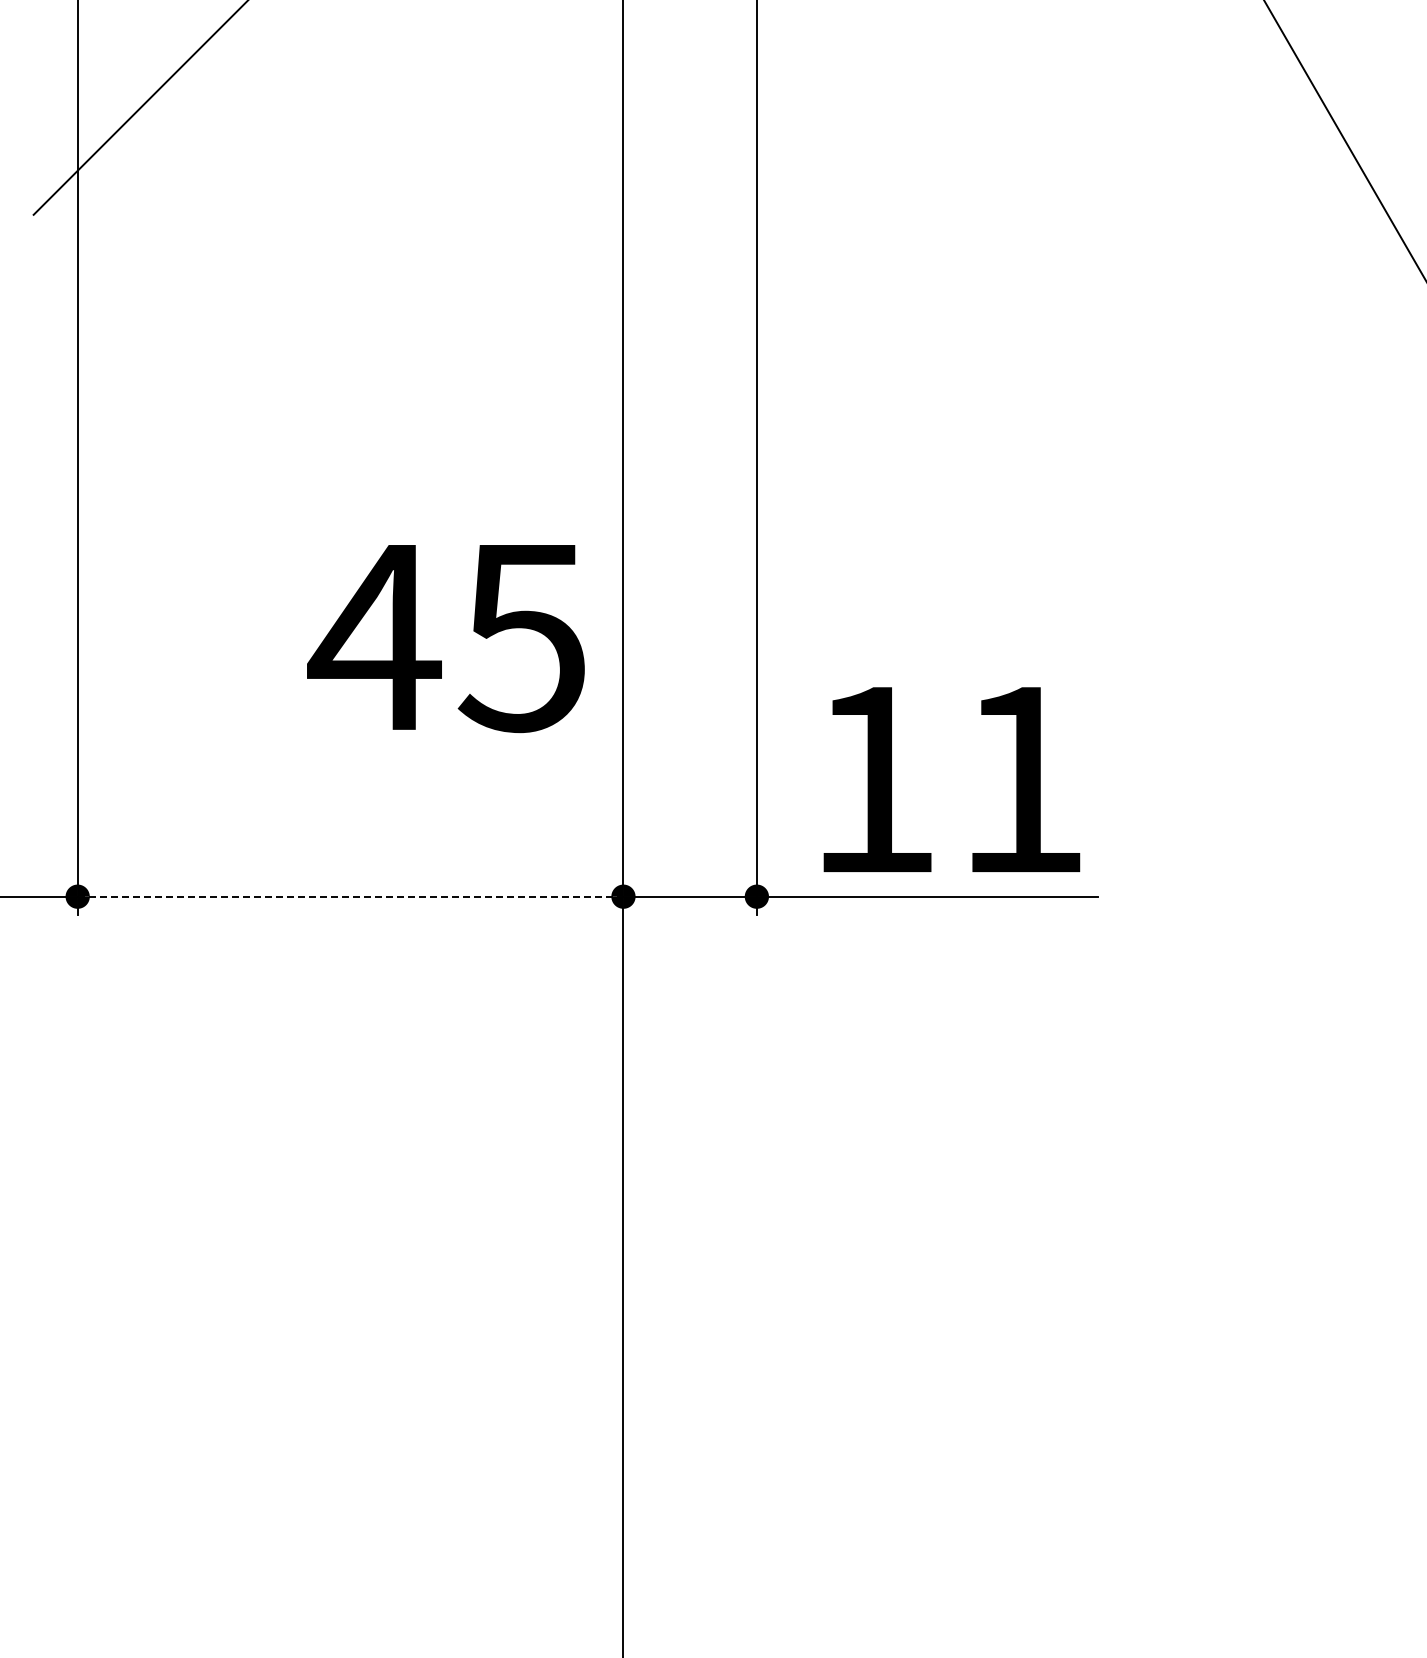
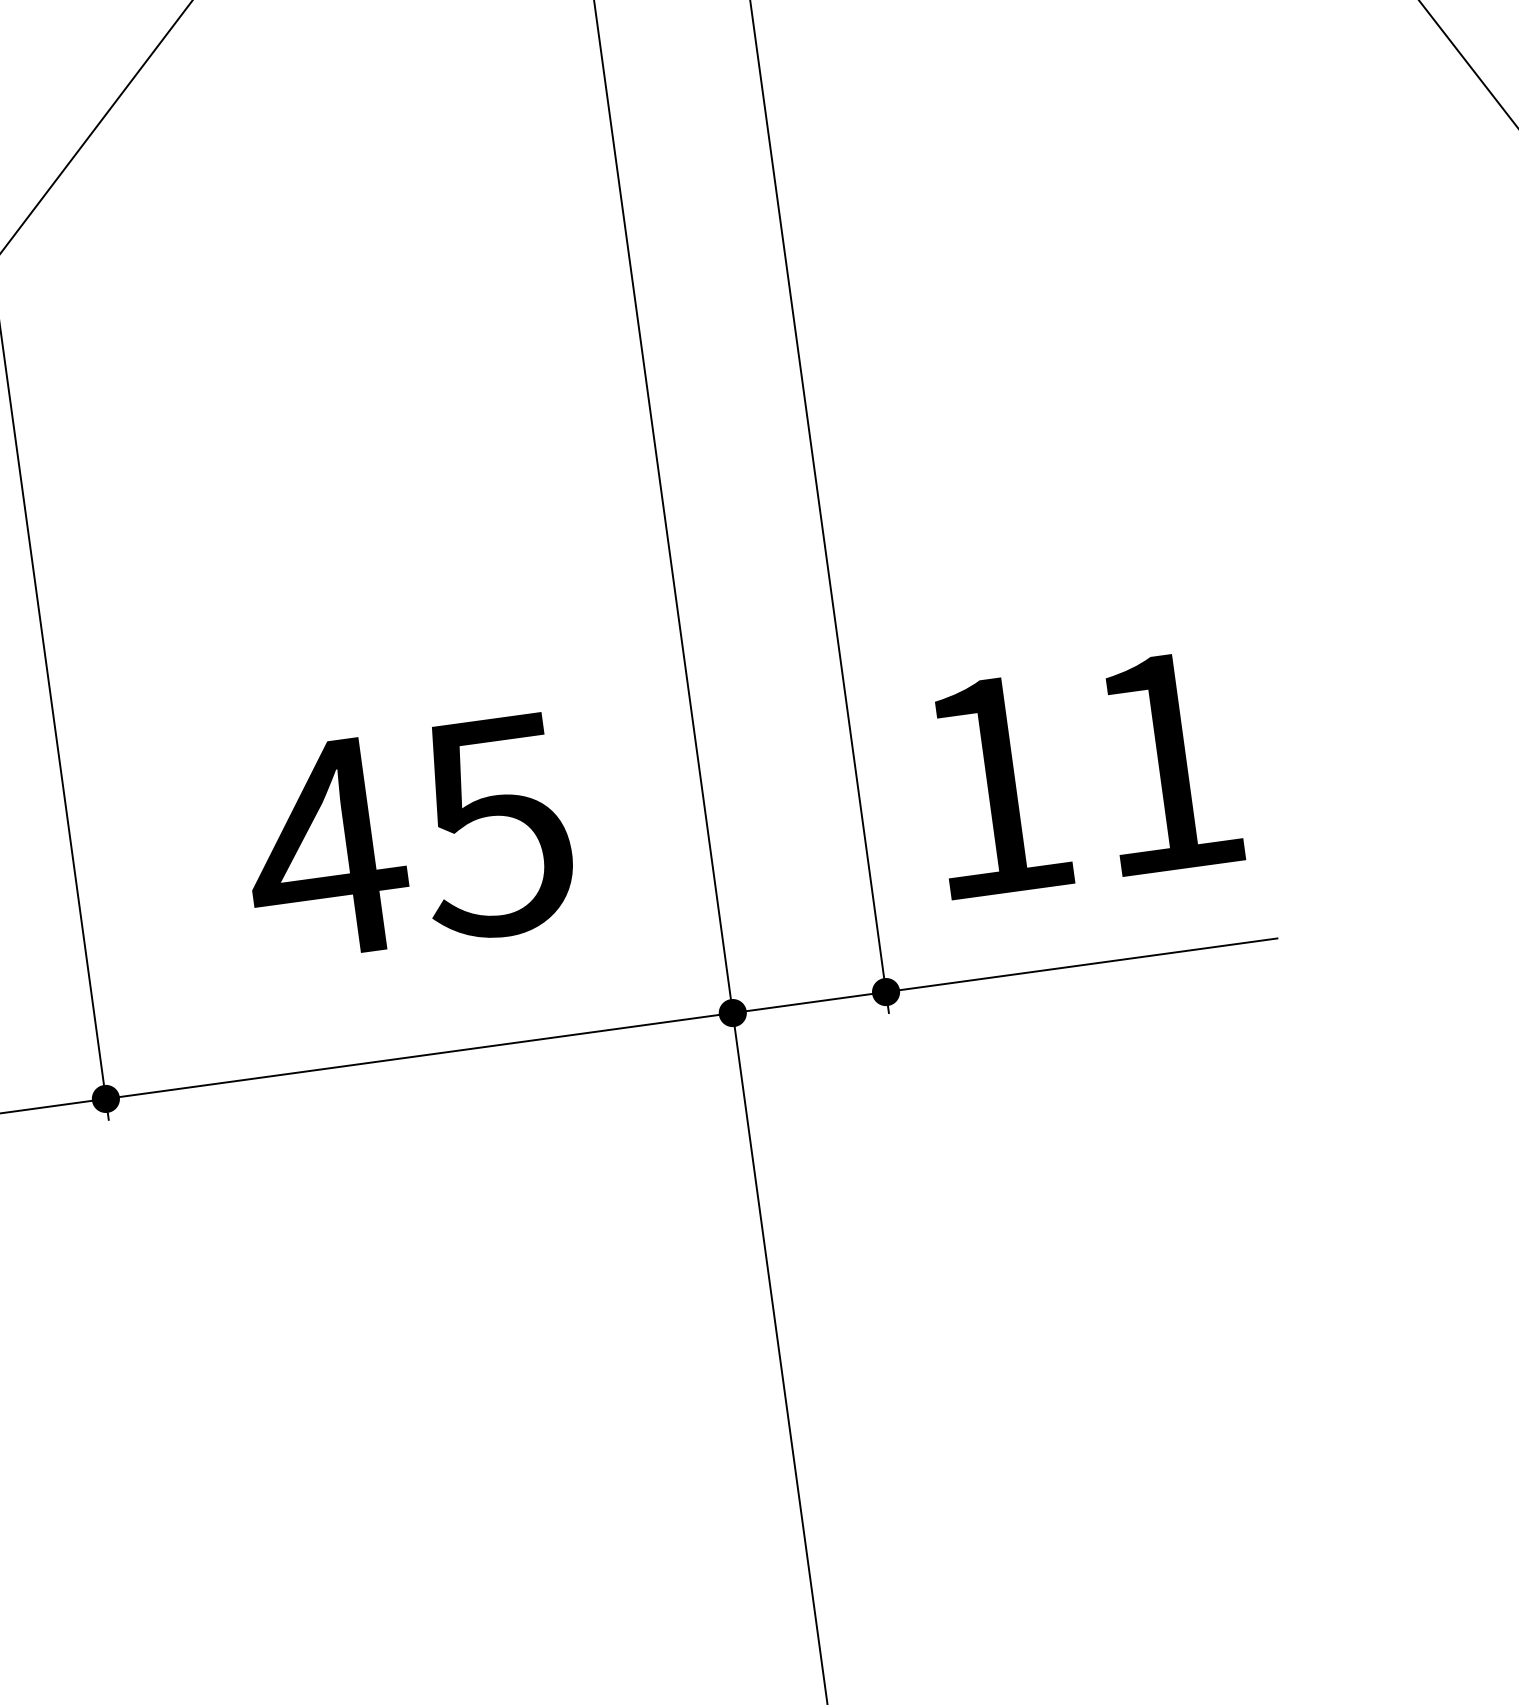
text: (445, 639) -> (407, 840), moved
text: (951, 779) -> (1083, 773), moved
line: (350, 896) -> (419, 1055), dashed -> solid

